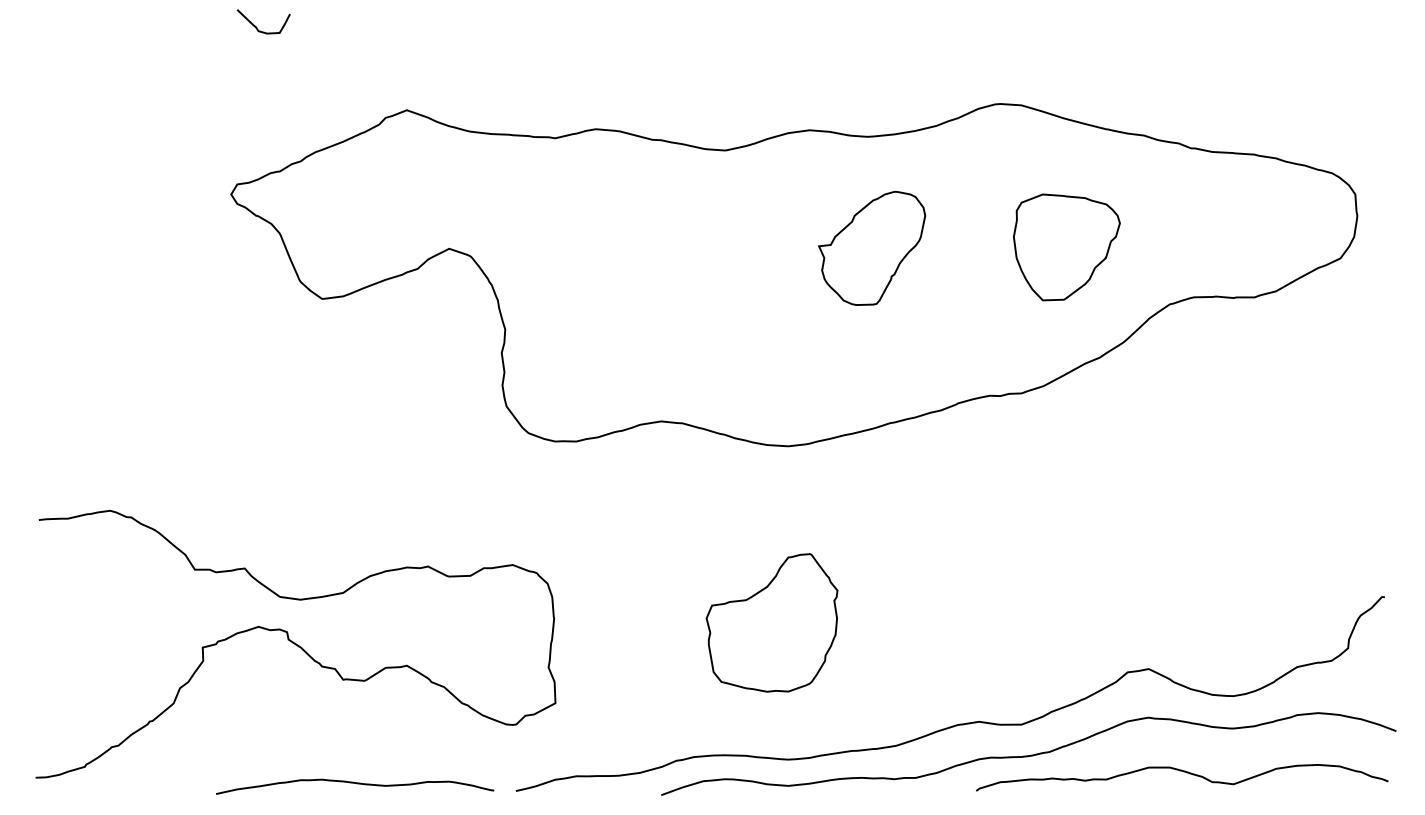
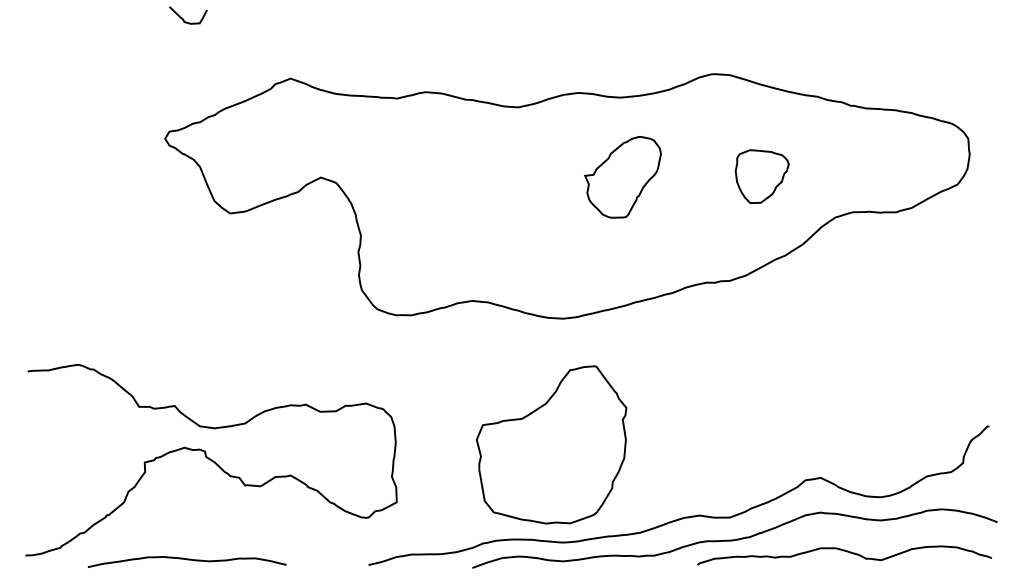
part: (1066, 247) -> (761, 176), size x0.7
part: (771, 622) -> (551, 444), size x1.6
curve: (356, 784) -> (188, 560), moved

